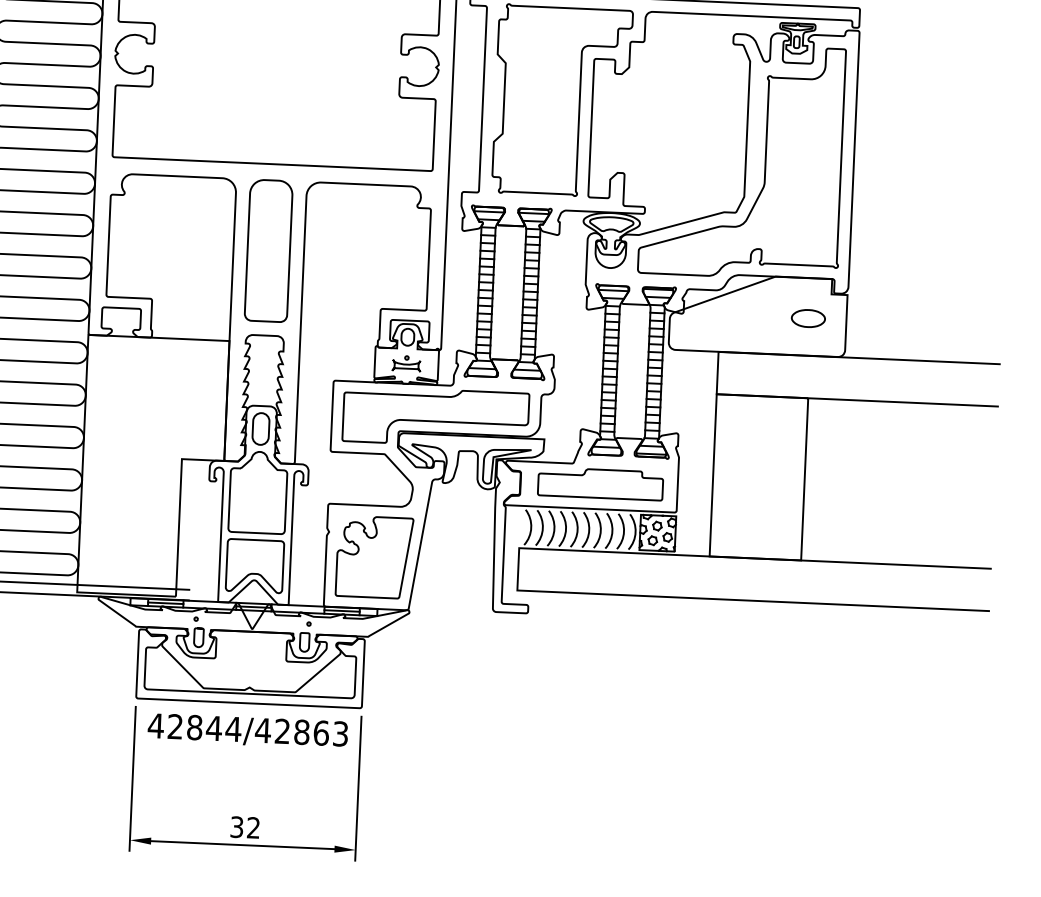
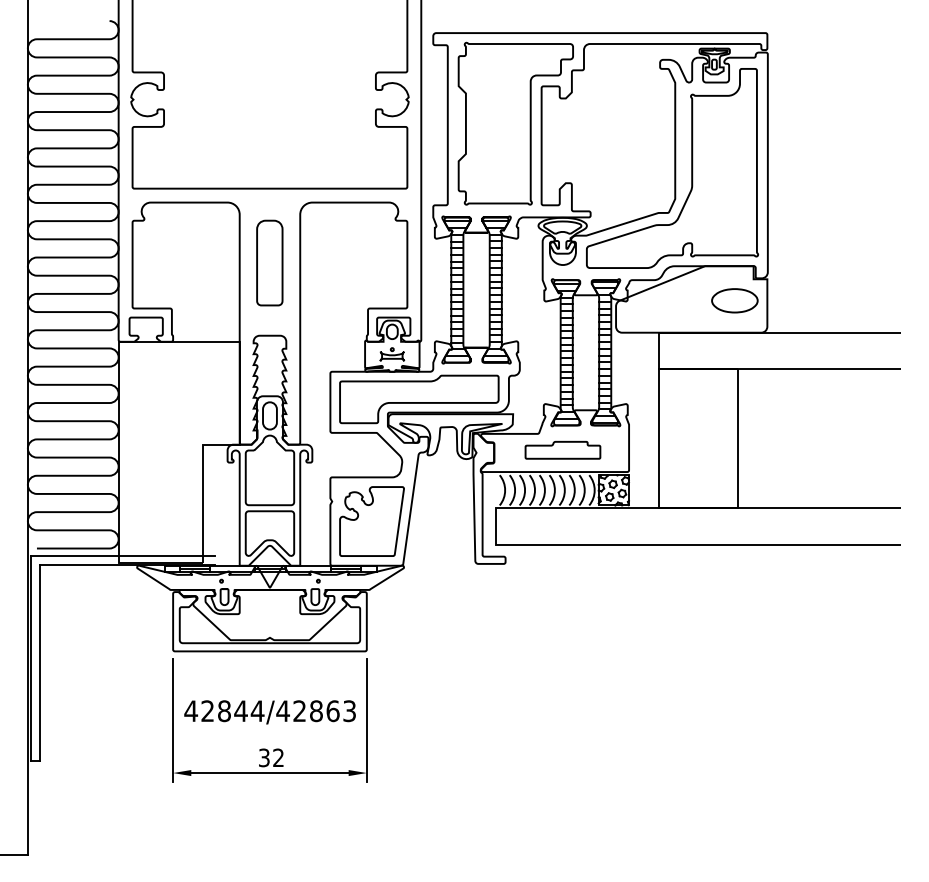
part: (268, 250) -> (269, 262), size x0.7
part: (808, 318) -> (734, 300), size x1.6
part: (600, 484) -> (562, 450), size x0.7
text: (247, 731) -> (269, 712), moved

